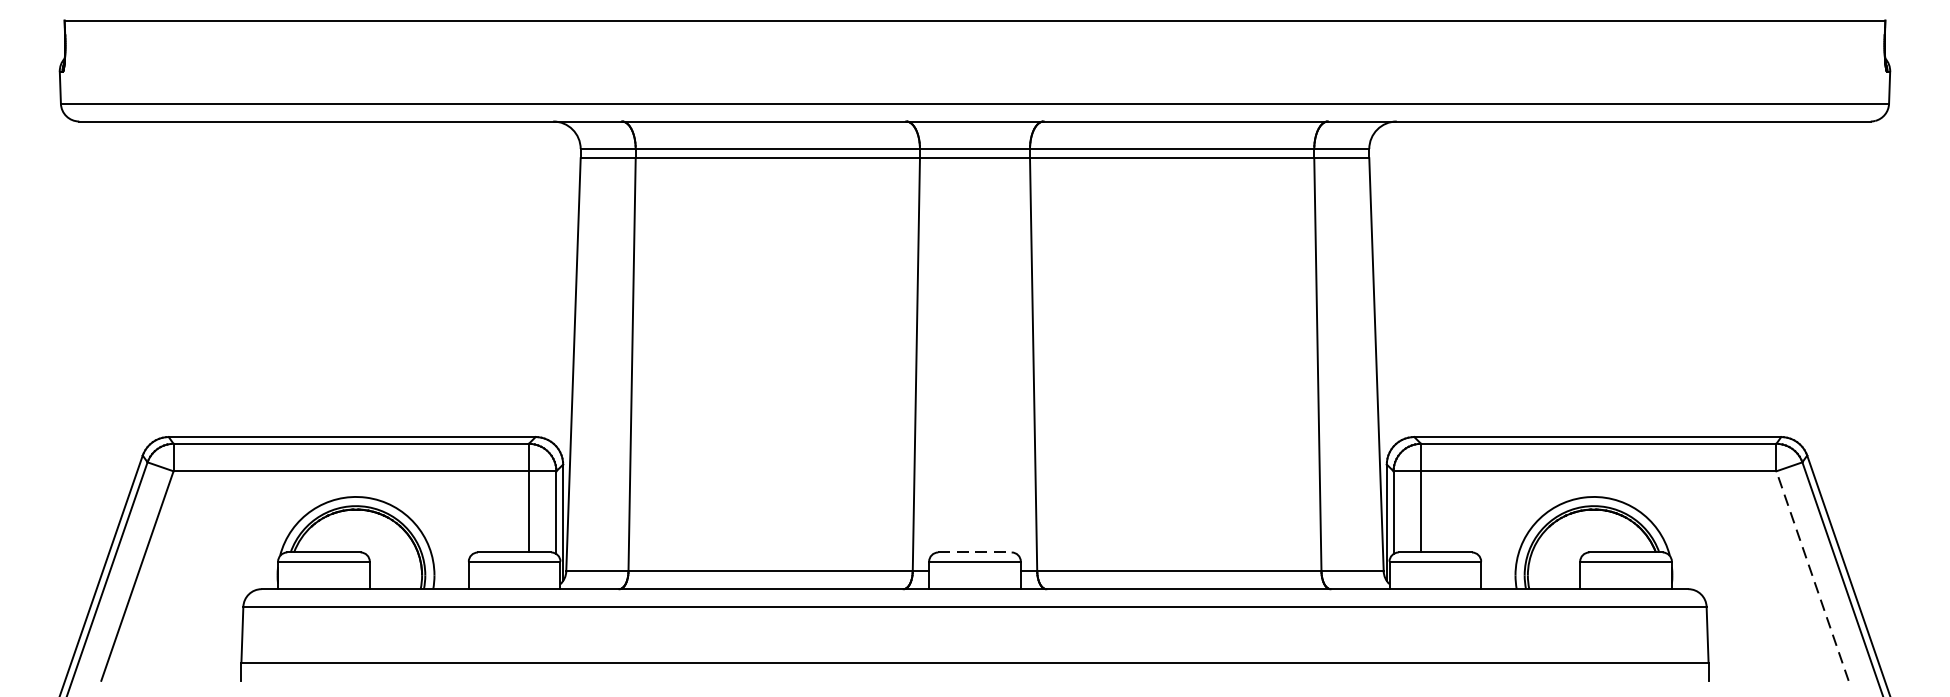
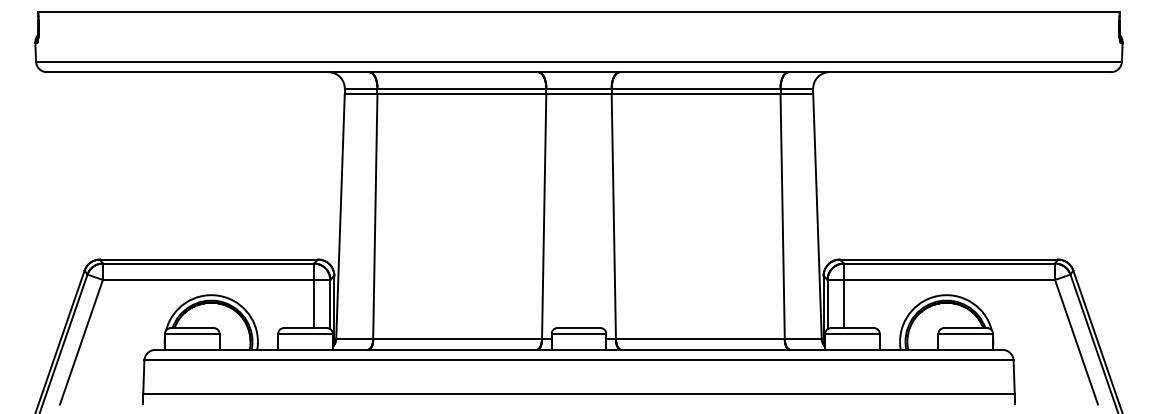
line: (974, 553) -> (578, 328), dashed -> solid
line: (1812, 576) -> (1076, 342), dashed -> solid

